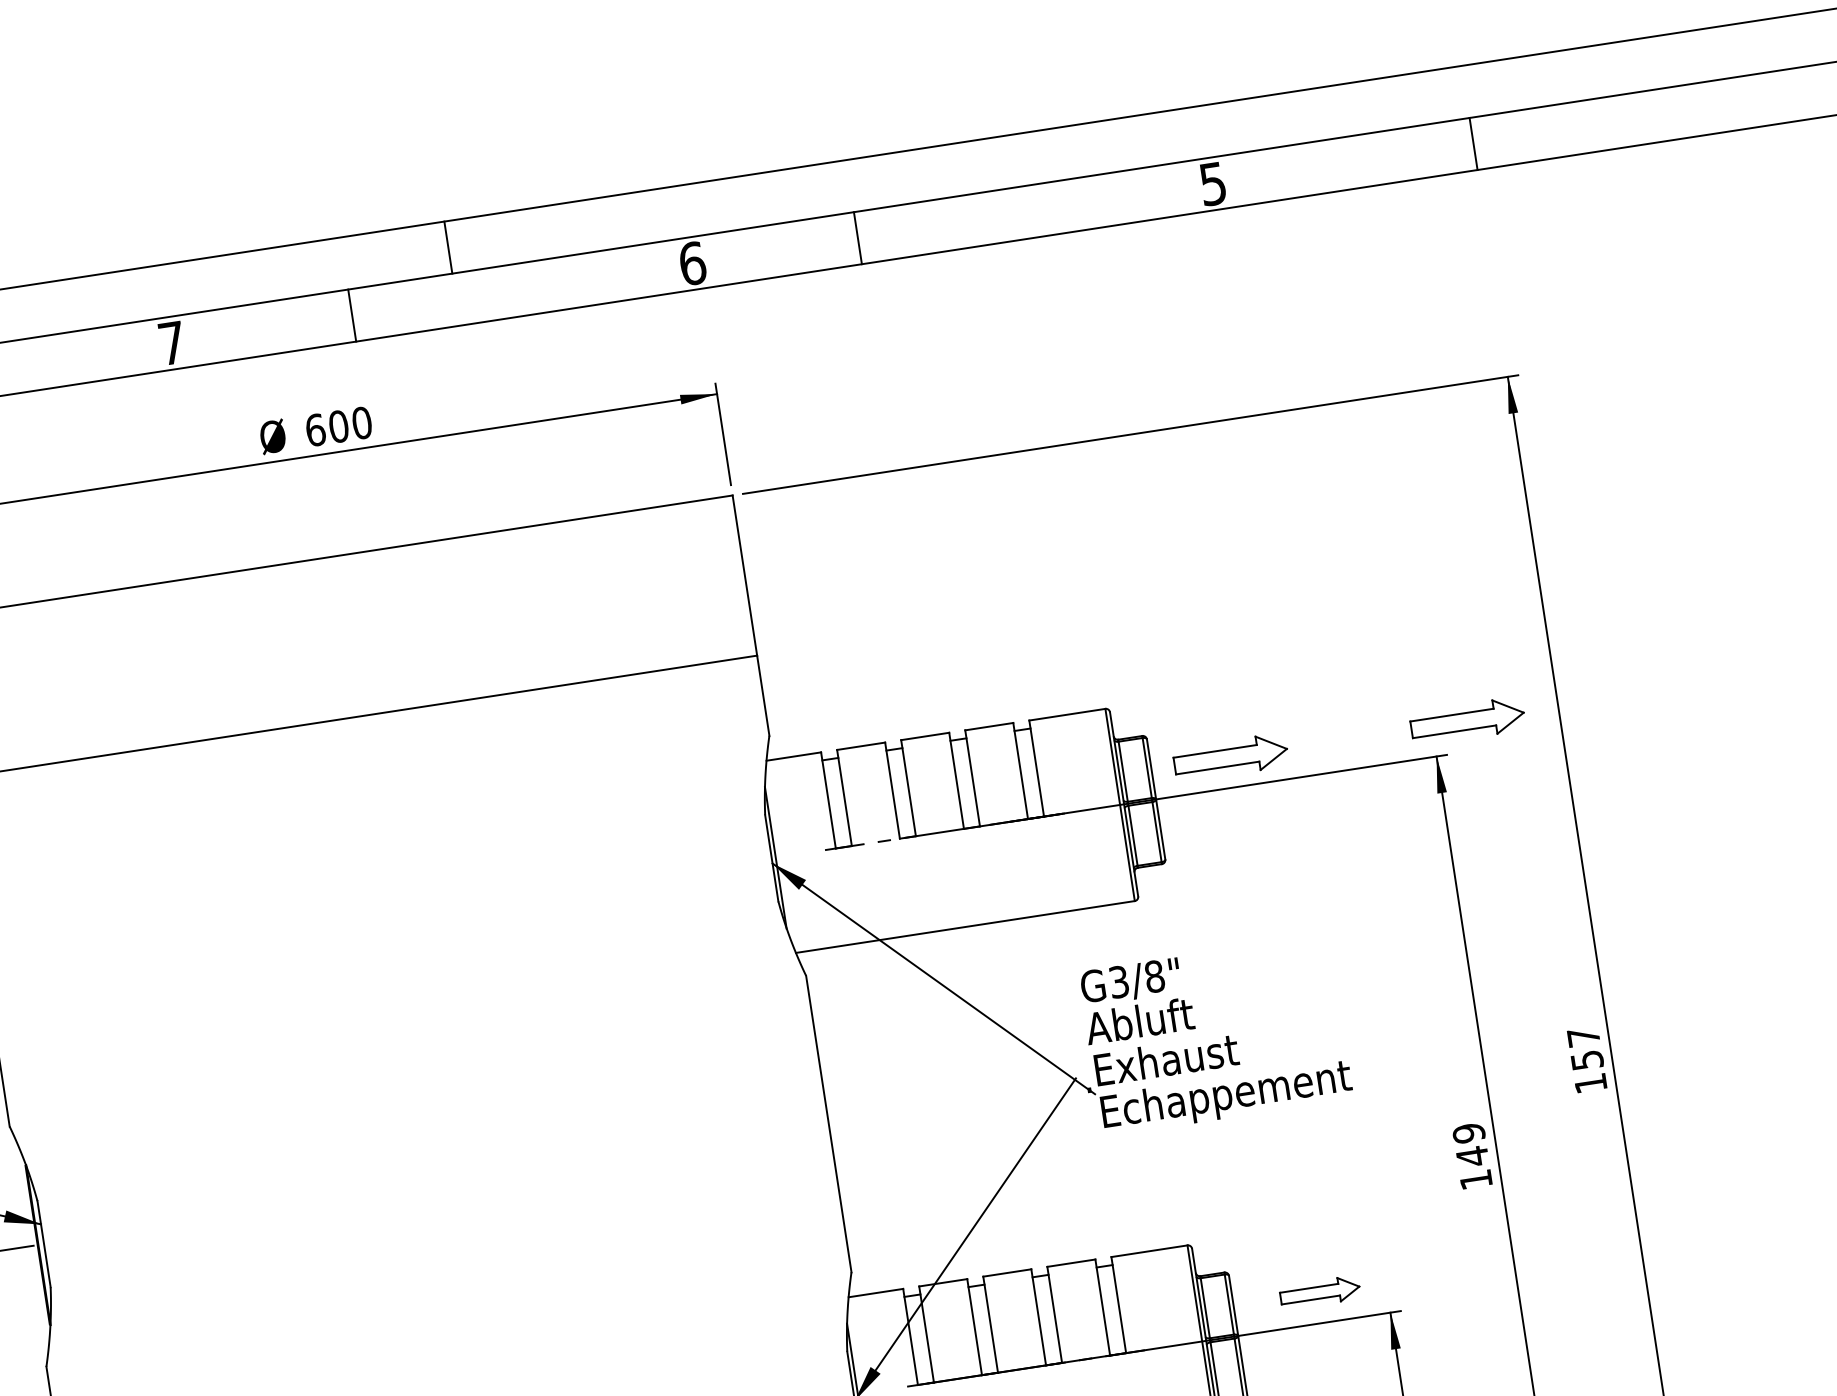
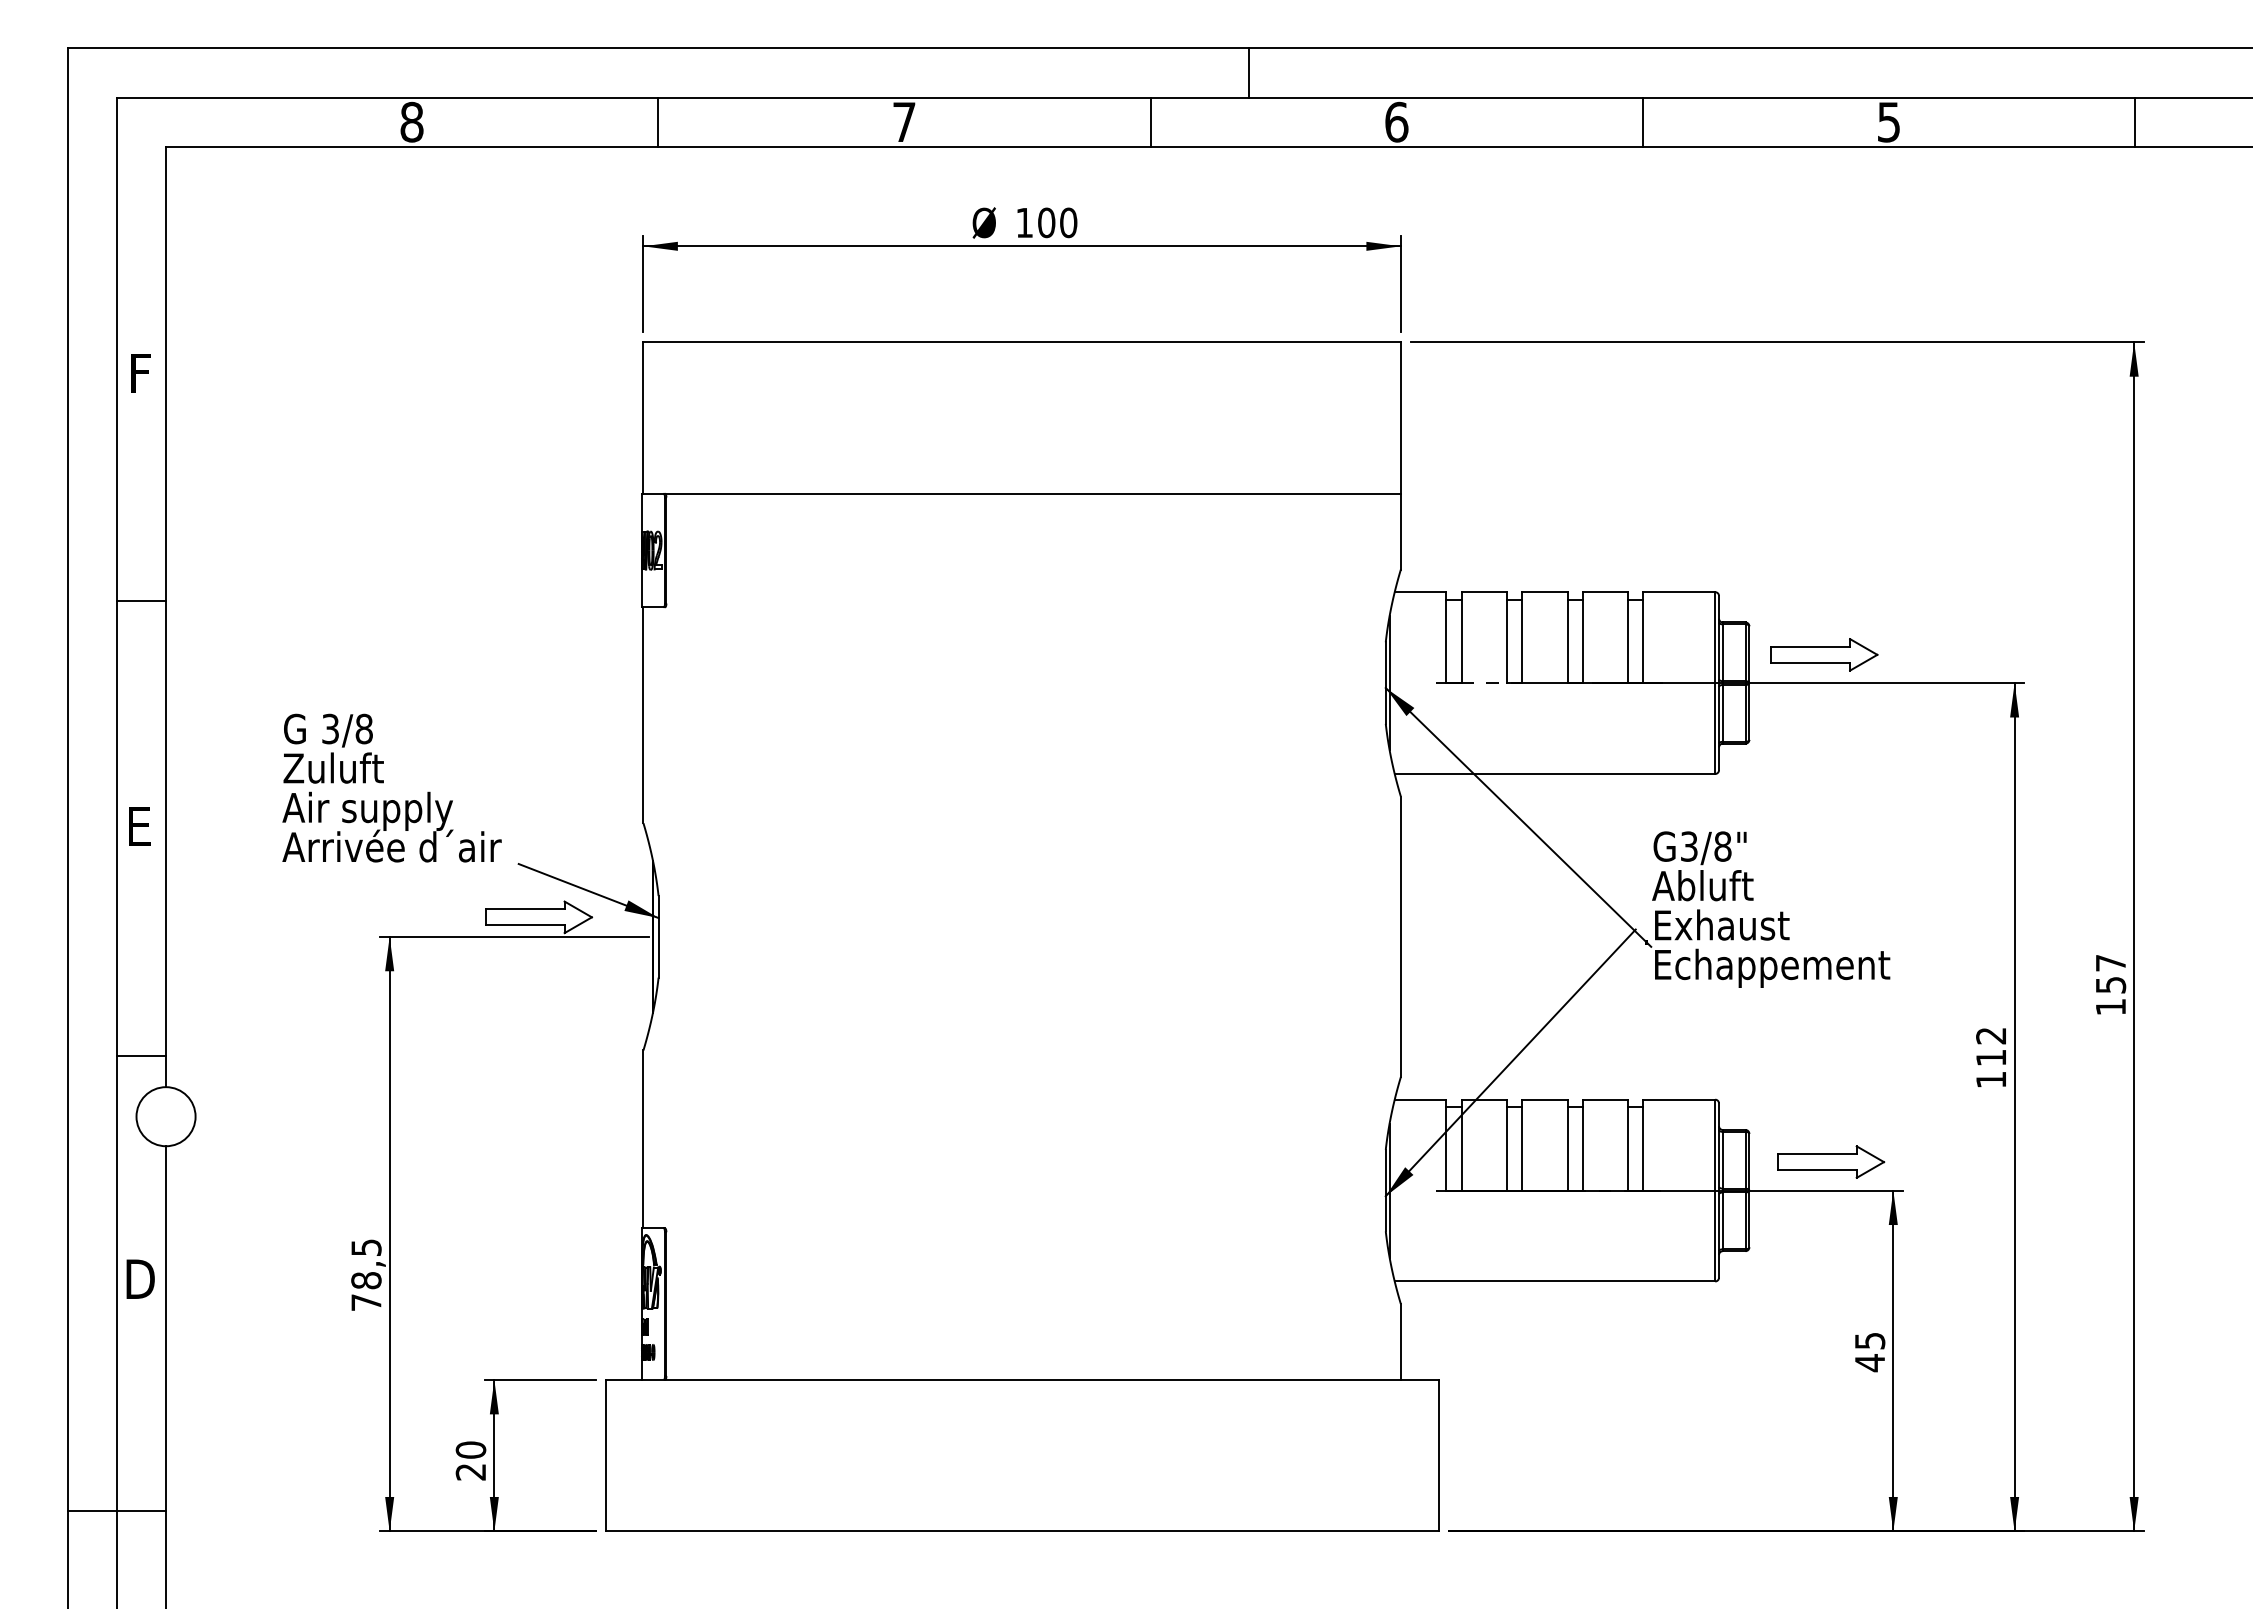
line: (858, 237) -> (1643, 121), moved
line: (448, 247) -> (1249, 72), moved
line: (351, 314) -> (1150, 121), moved
text: (315, 429) -> (1024, 222), 600 -> 100
part: (1467, 720) -> (2048, 654), removed
text: (1471, 1145) -> (1991, 1047), 149 -> 112
part: (1320, 1291) -> (1831, 1161), size x1.43

